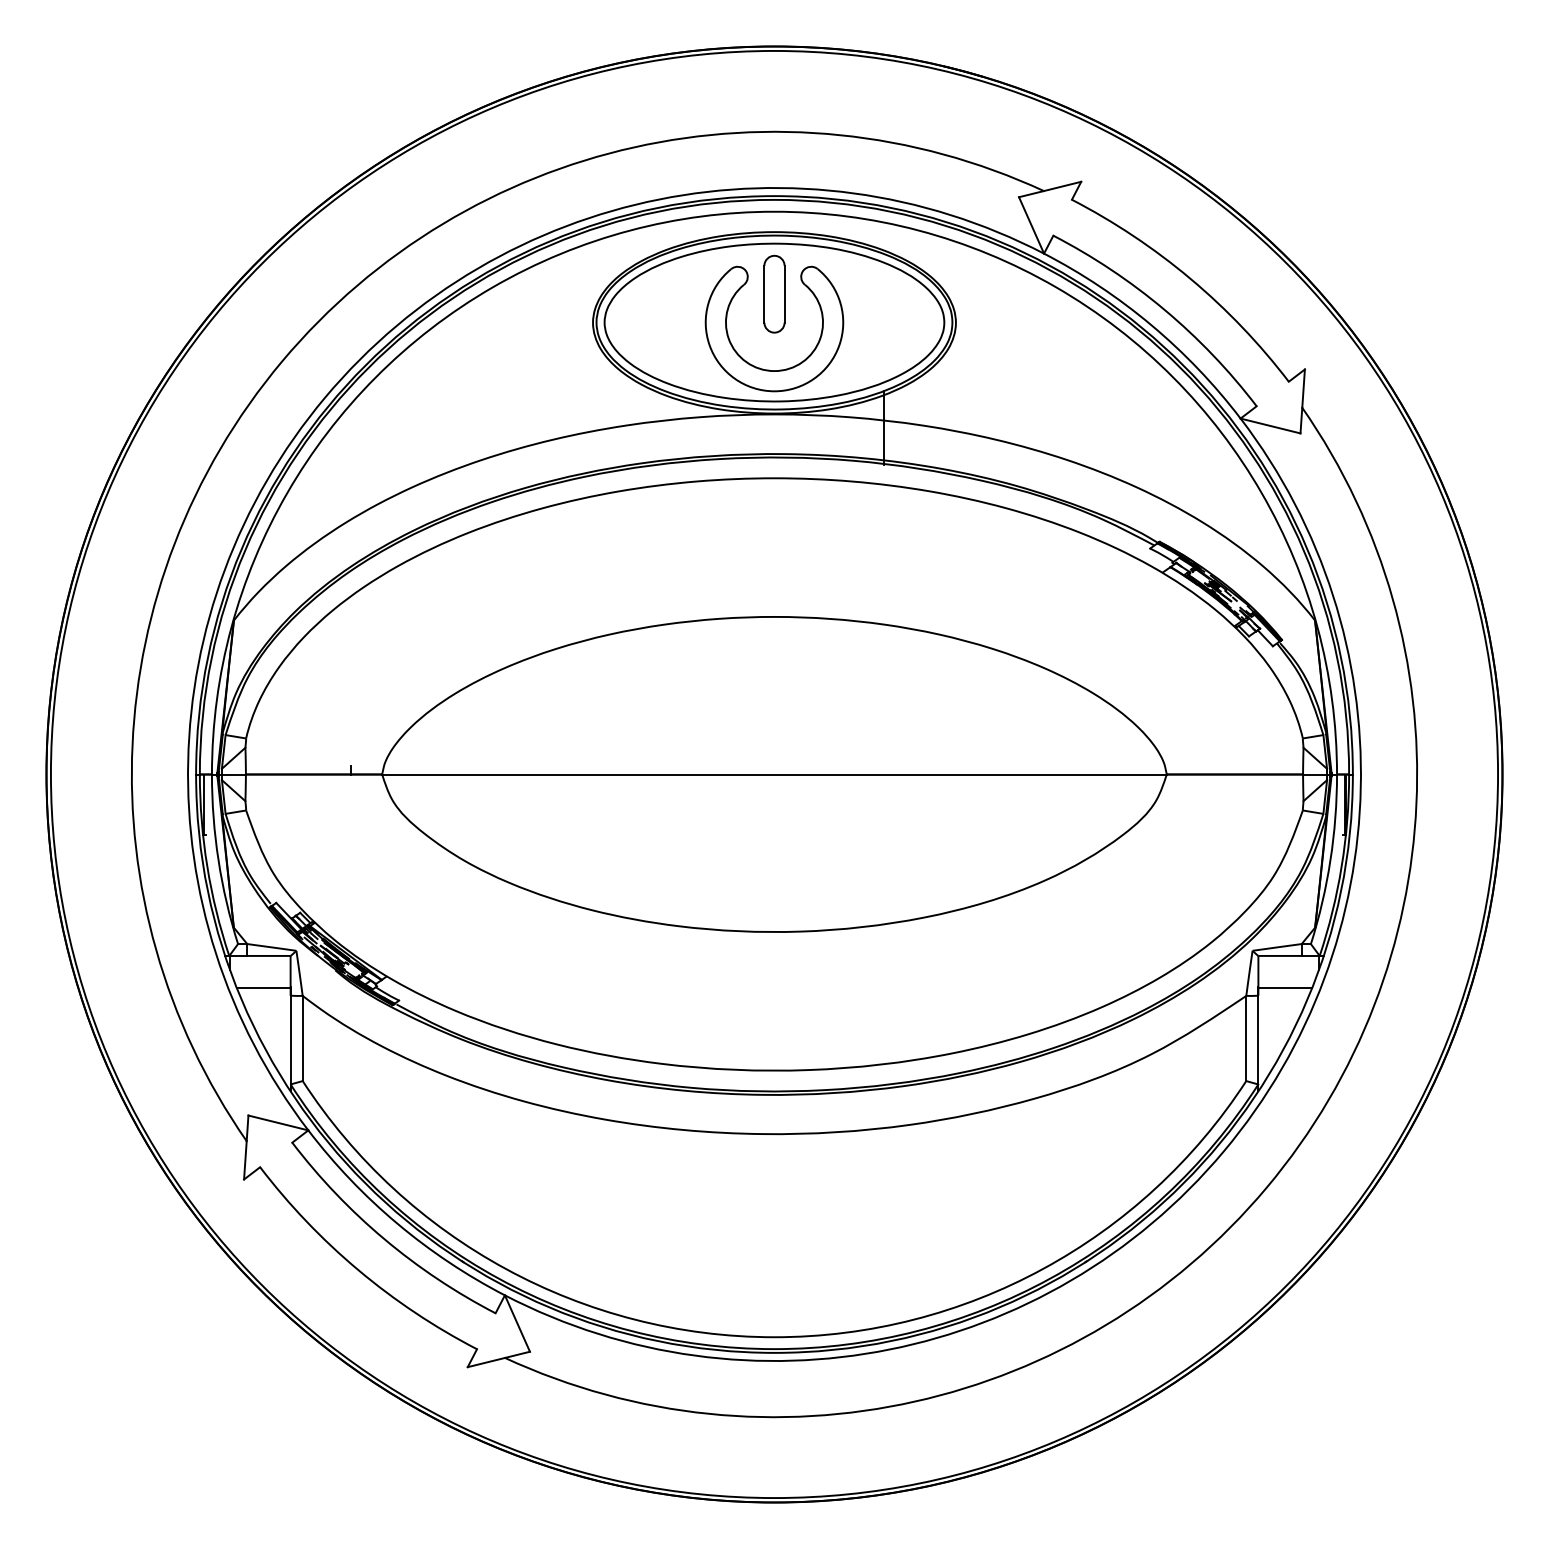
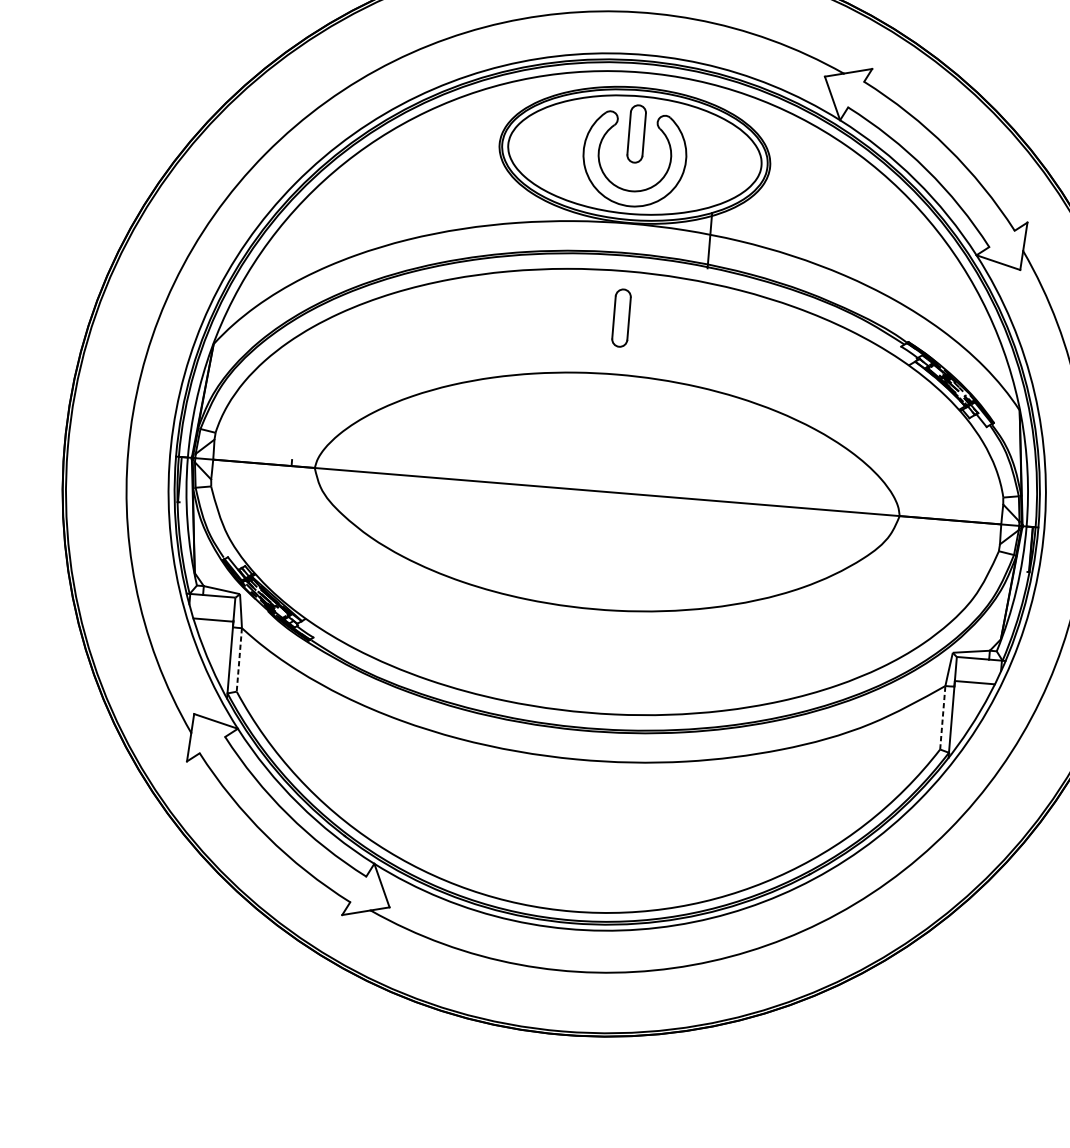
part: (774, 540) -> (621, 317), added
line: (302, 1038) -> (239, 659), solid -> dashed
line: (1246, 1038) -> (942, 717), solid -> dashed

